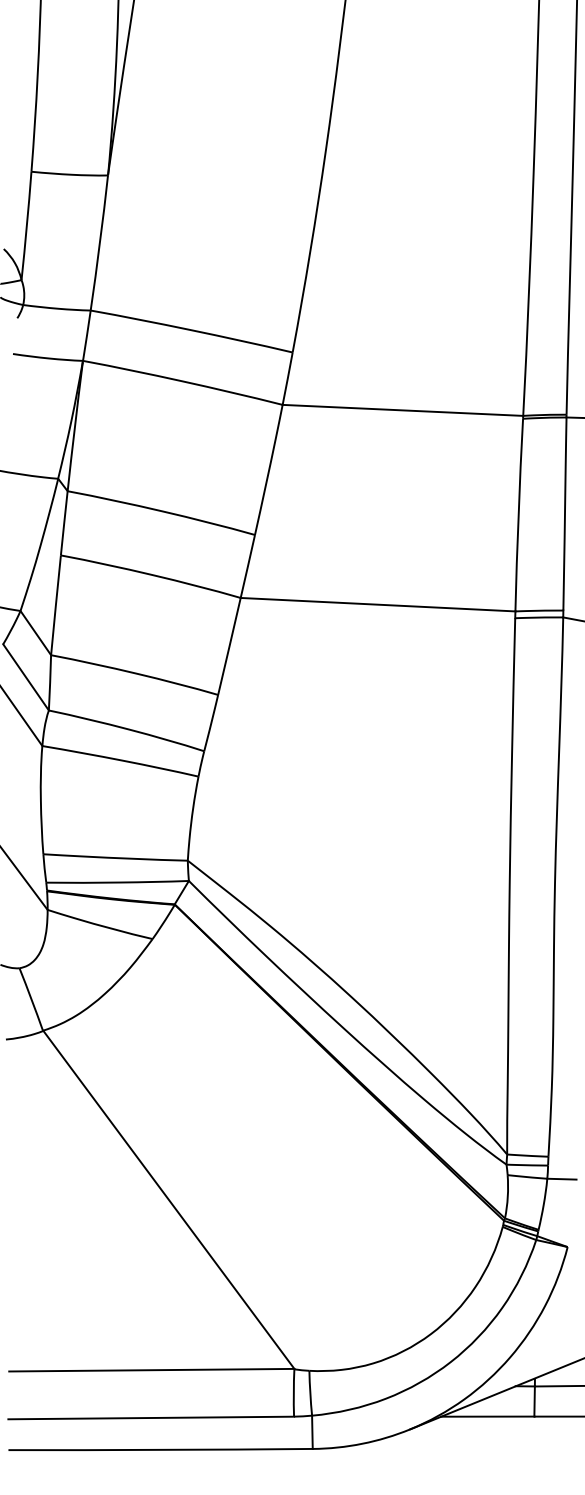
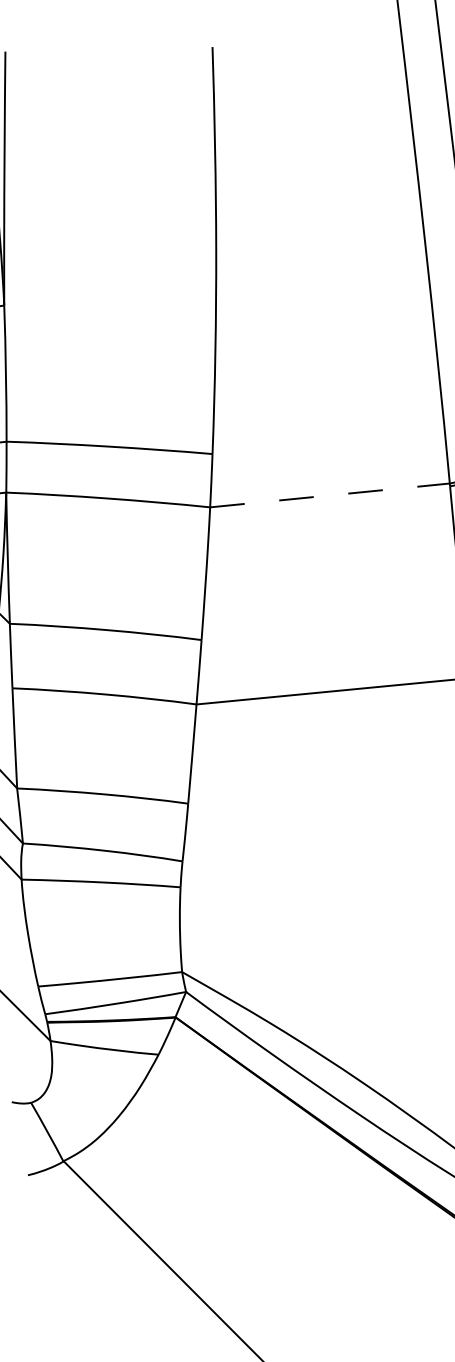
line: (403, 410) -> (330, 495), solid -> dashed

